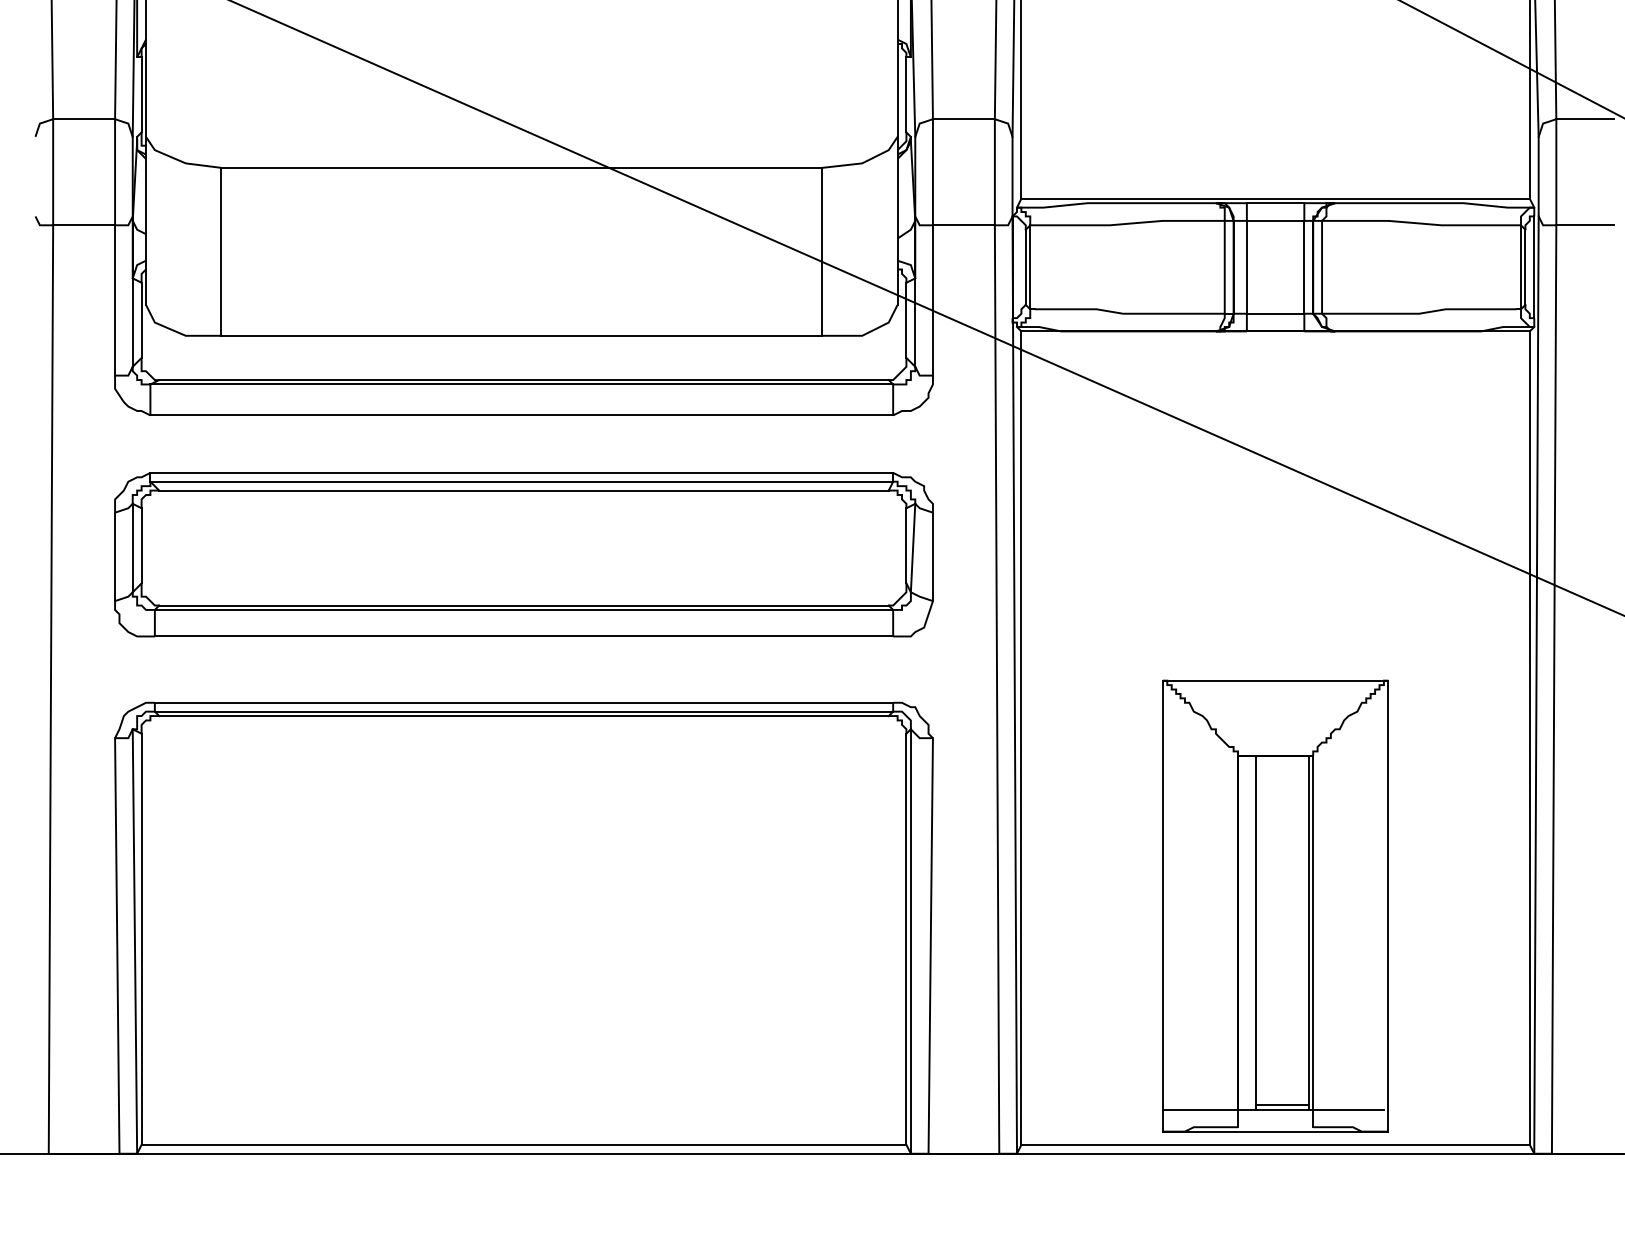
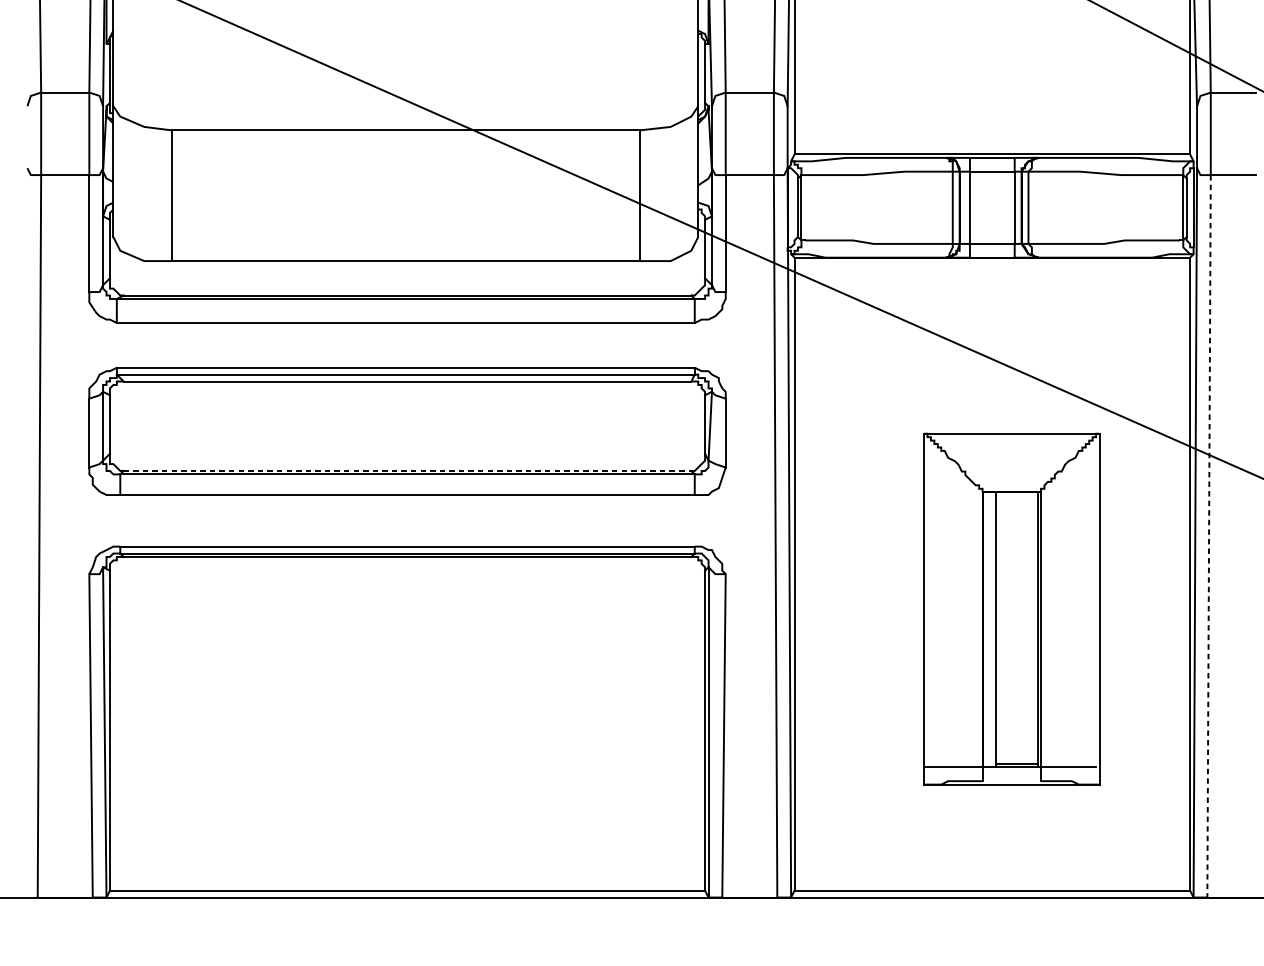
line: (524, 605) -> (407, 470), solid -> dashed
line: (1554, 690) -> (1209, 537), solid -> dashed
part: (1275, 905) -> (1011, 608), moved

